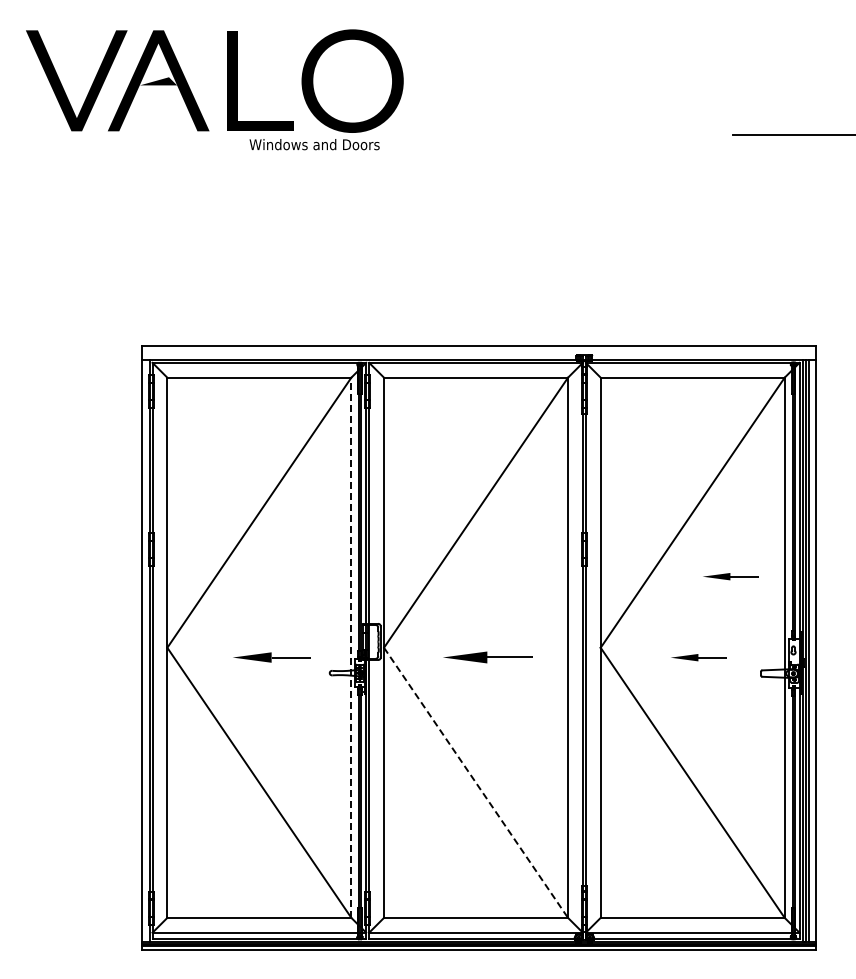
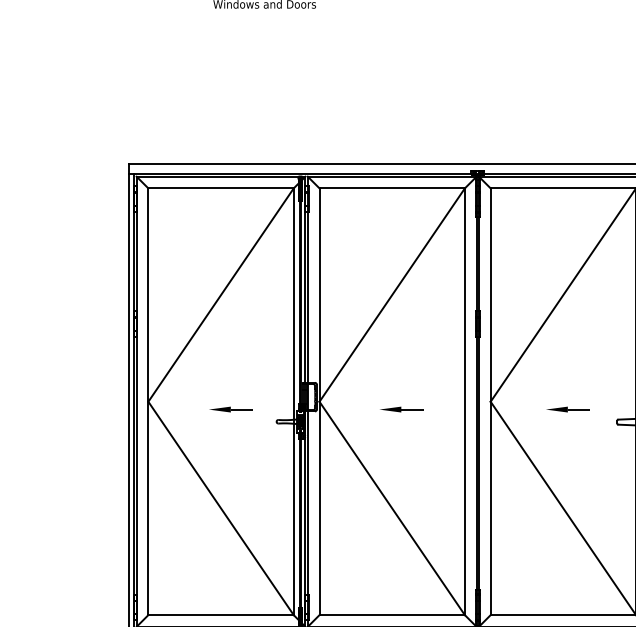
part: (730, 576) -> (593, 345), removed
line: (351, 647) -> (293, 401), dashed -> solid
part: (271, 657) -> (230, 409), size x0.71
part: (487, 657) -> (401, 409), size x0.62
line: (476, 783) -> (392, 508), dashed -> solid

